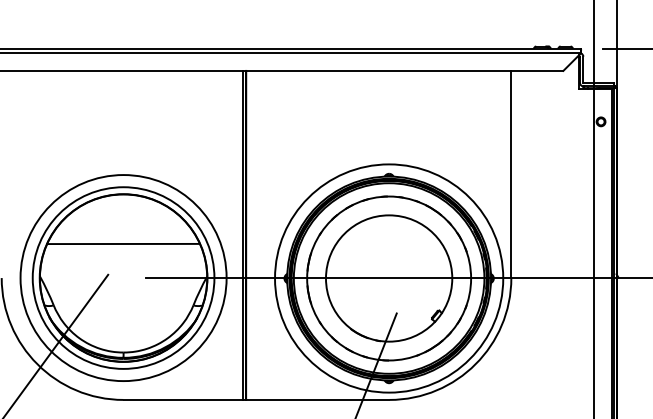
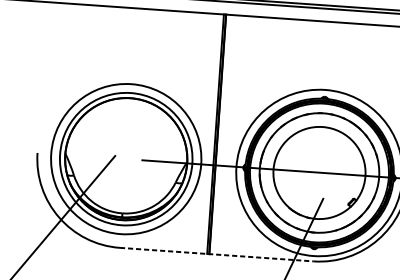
line: (123, 243) -> (127, 134), removed
line: (256, 399) -> (216, 254), solid -> dashed

